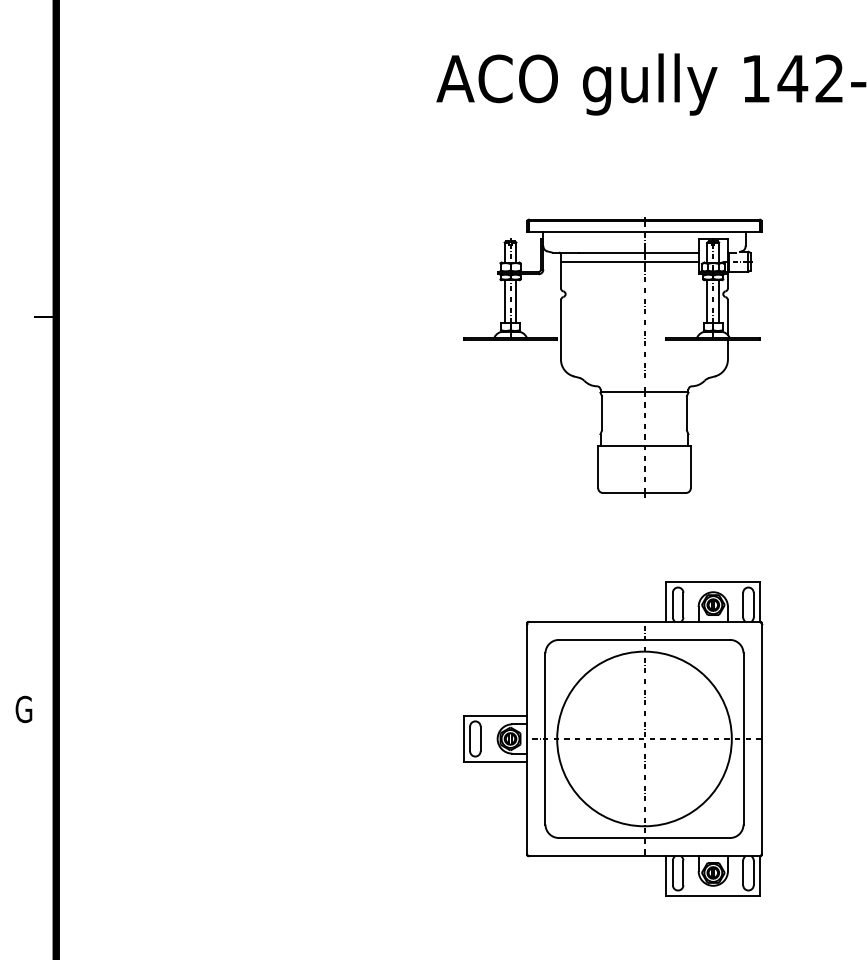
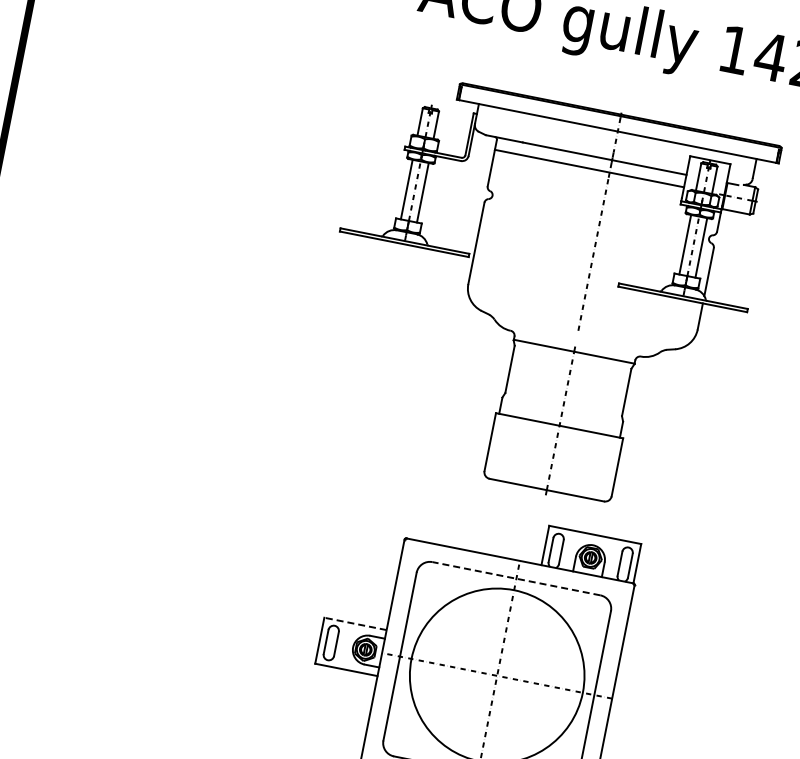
part: (612, 357) -> (539, 295), size x1.4
line: (644, 639) -> (516, 578), solid -> dashed
line: (495, 715) -> (355, 623), solid -> dashed

